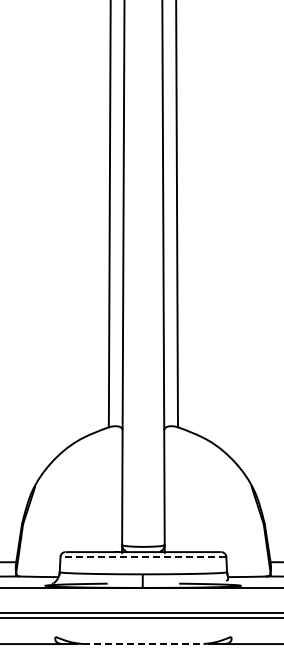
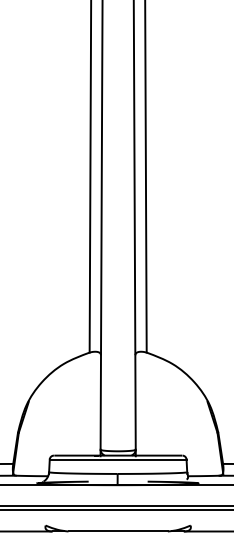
line: (143, 556) -> (118, 459), dashed -> solid
line: (143, 644) -> (118, 531), dashed -> solid

